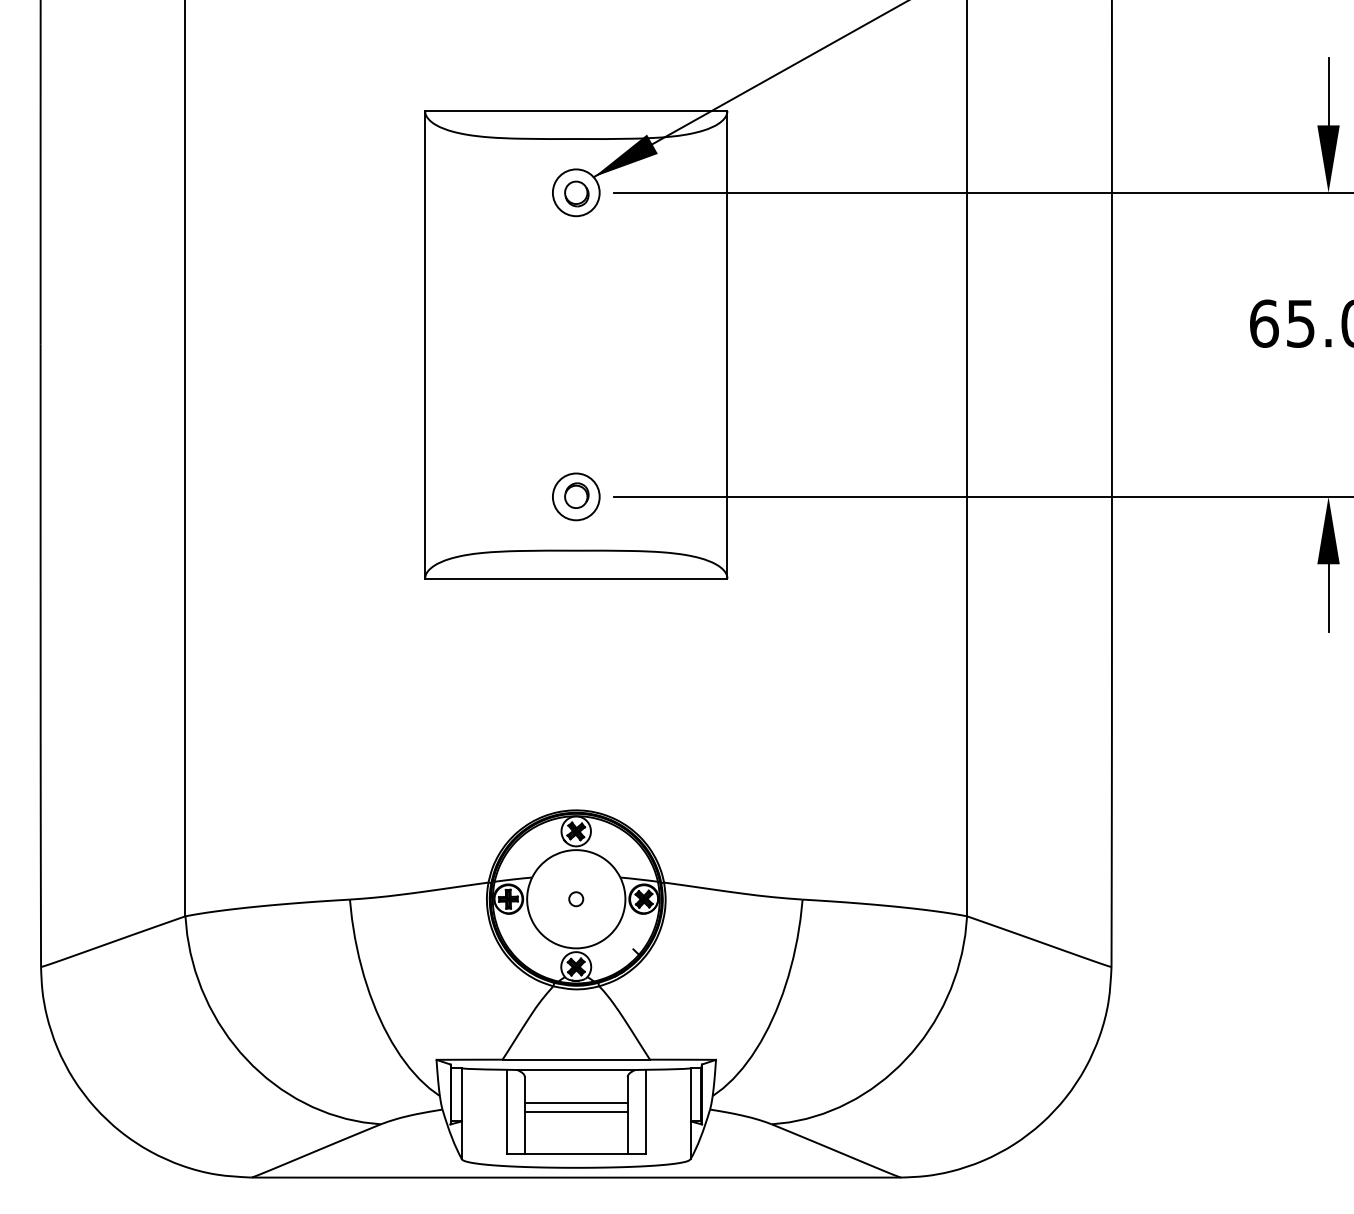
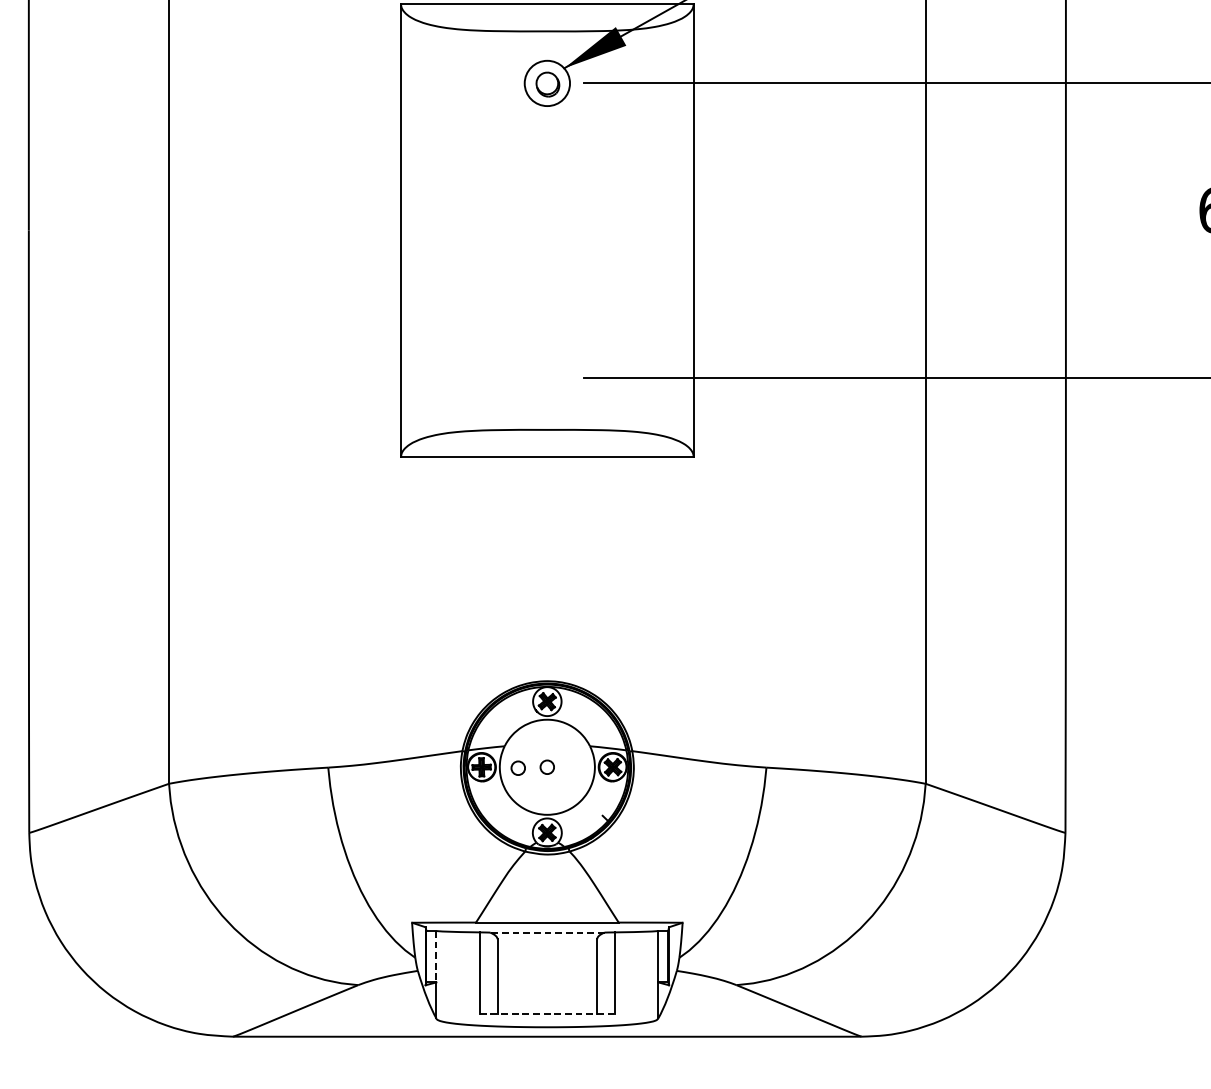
part: (576, 496) -> (547, 377), removed
circle: (546, 900) -> (518, 768), added
line: (575, 1070) -> (546, 933), solid -> dashed
line: (461, 1094) -> (436, 956), solid -> dashed
line: (575, 1102) -> (546, 964), removed
line: (575, 1112) -> (546, 973), removed
line: (576, 1154) -> (547, 1014), solid -> dashed

